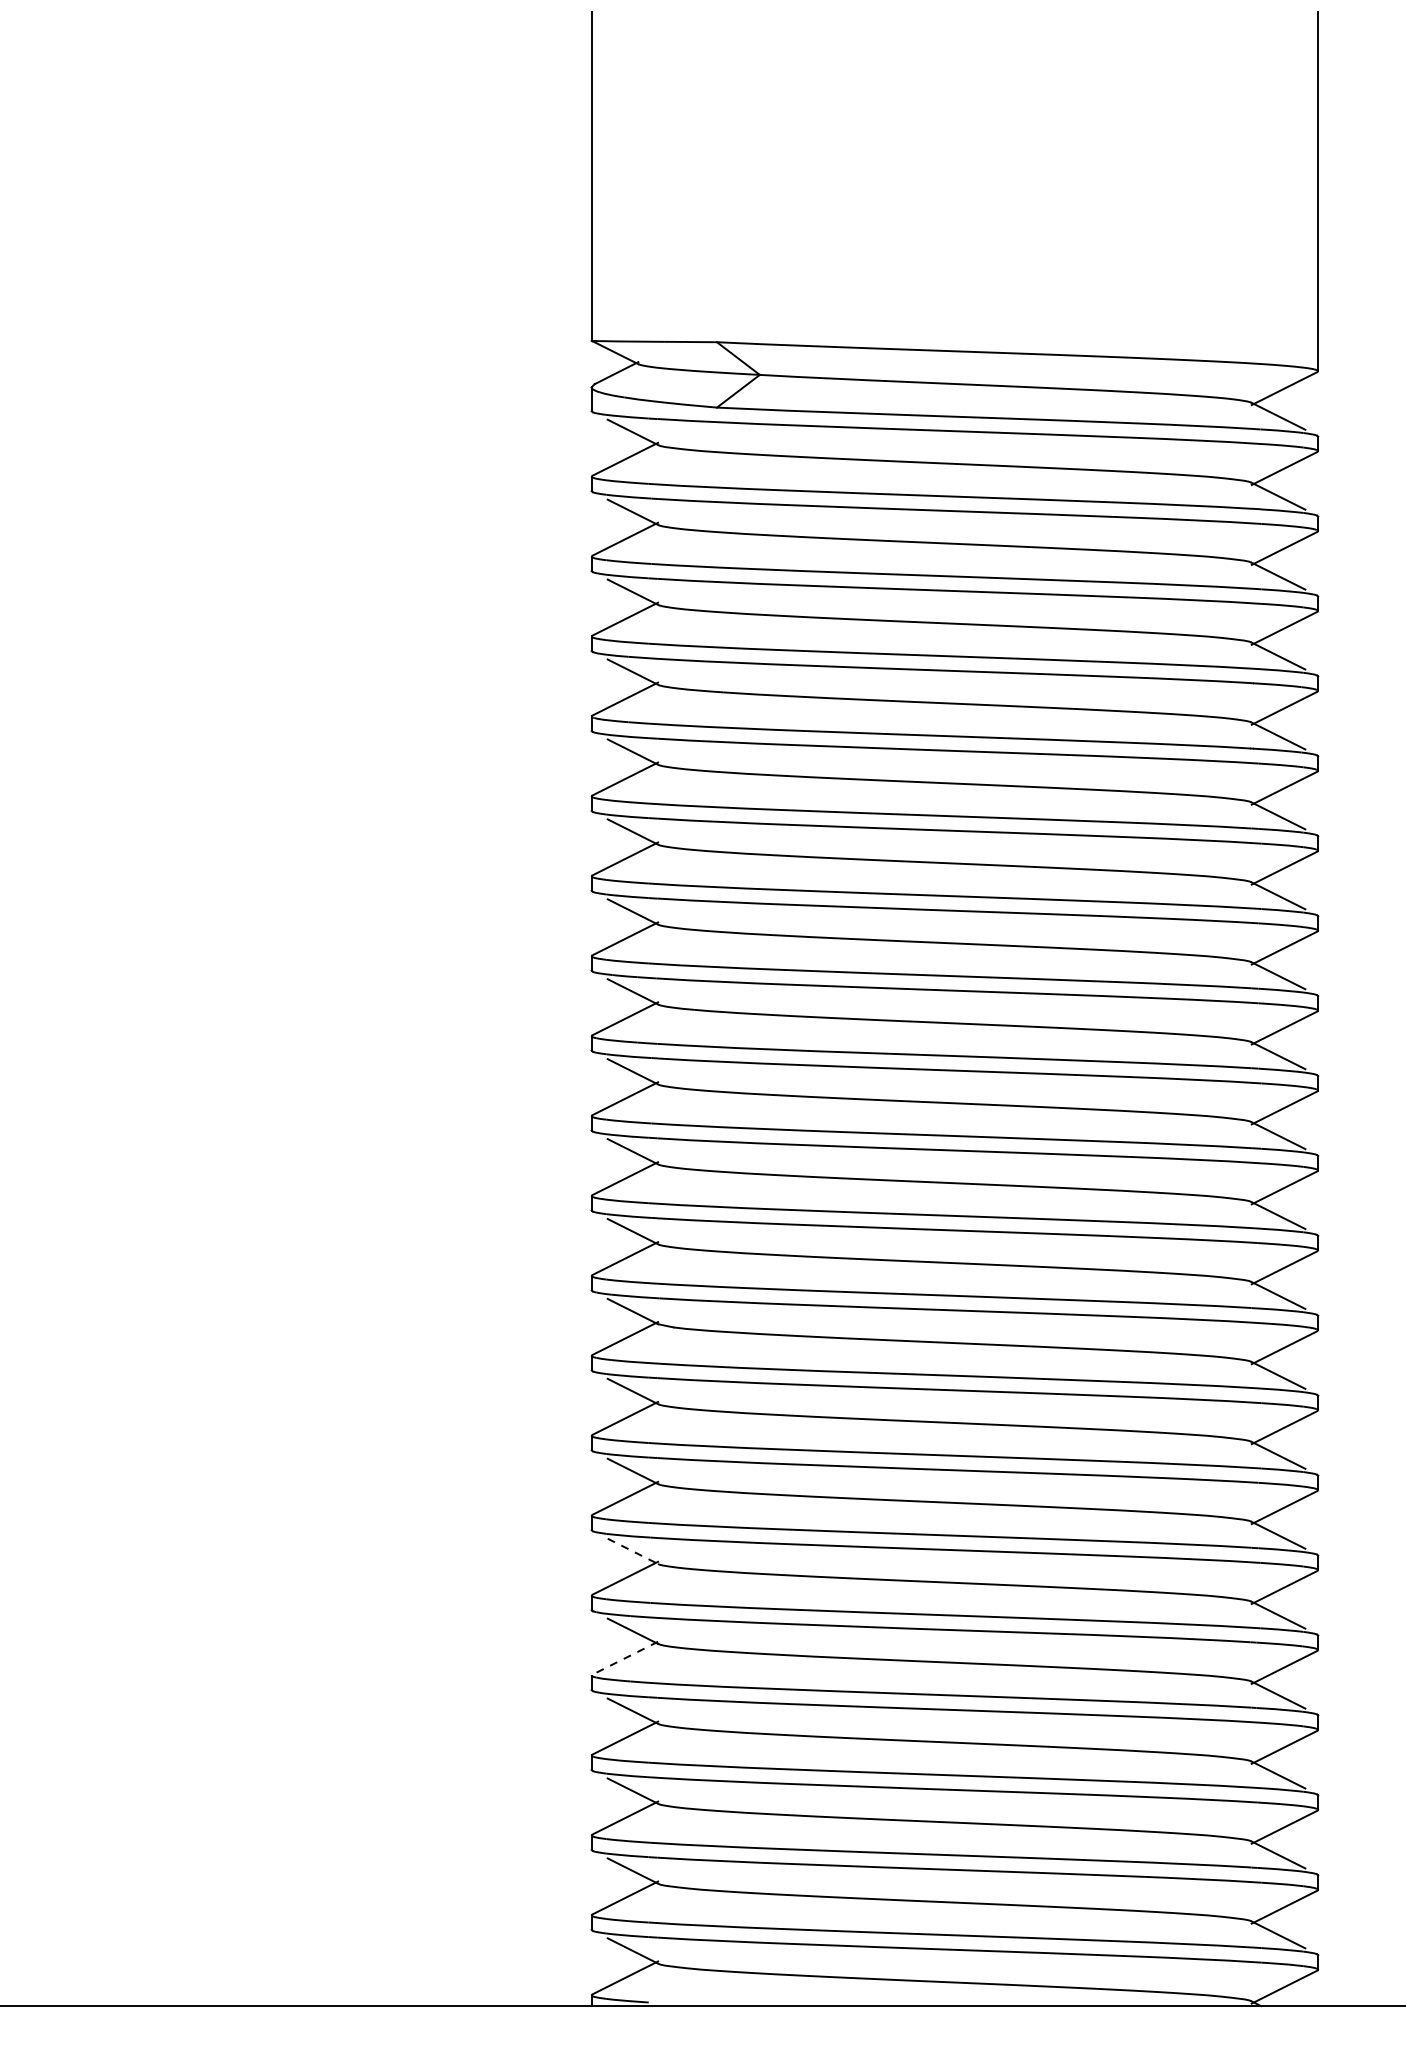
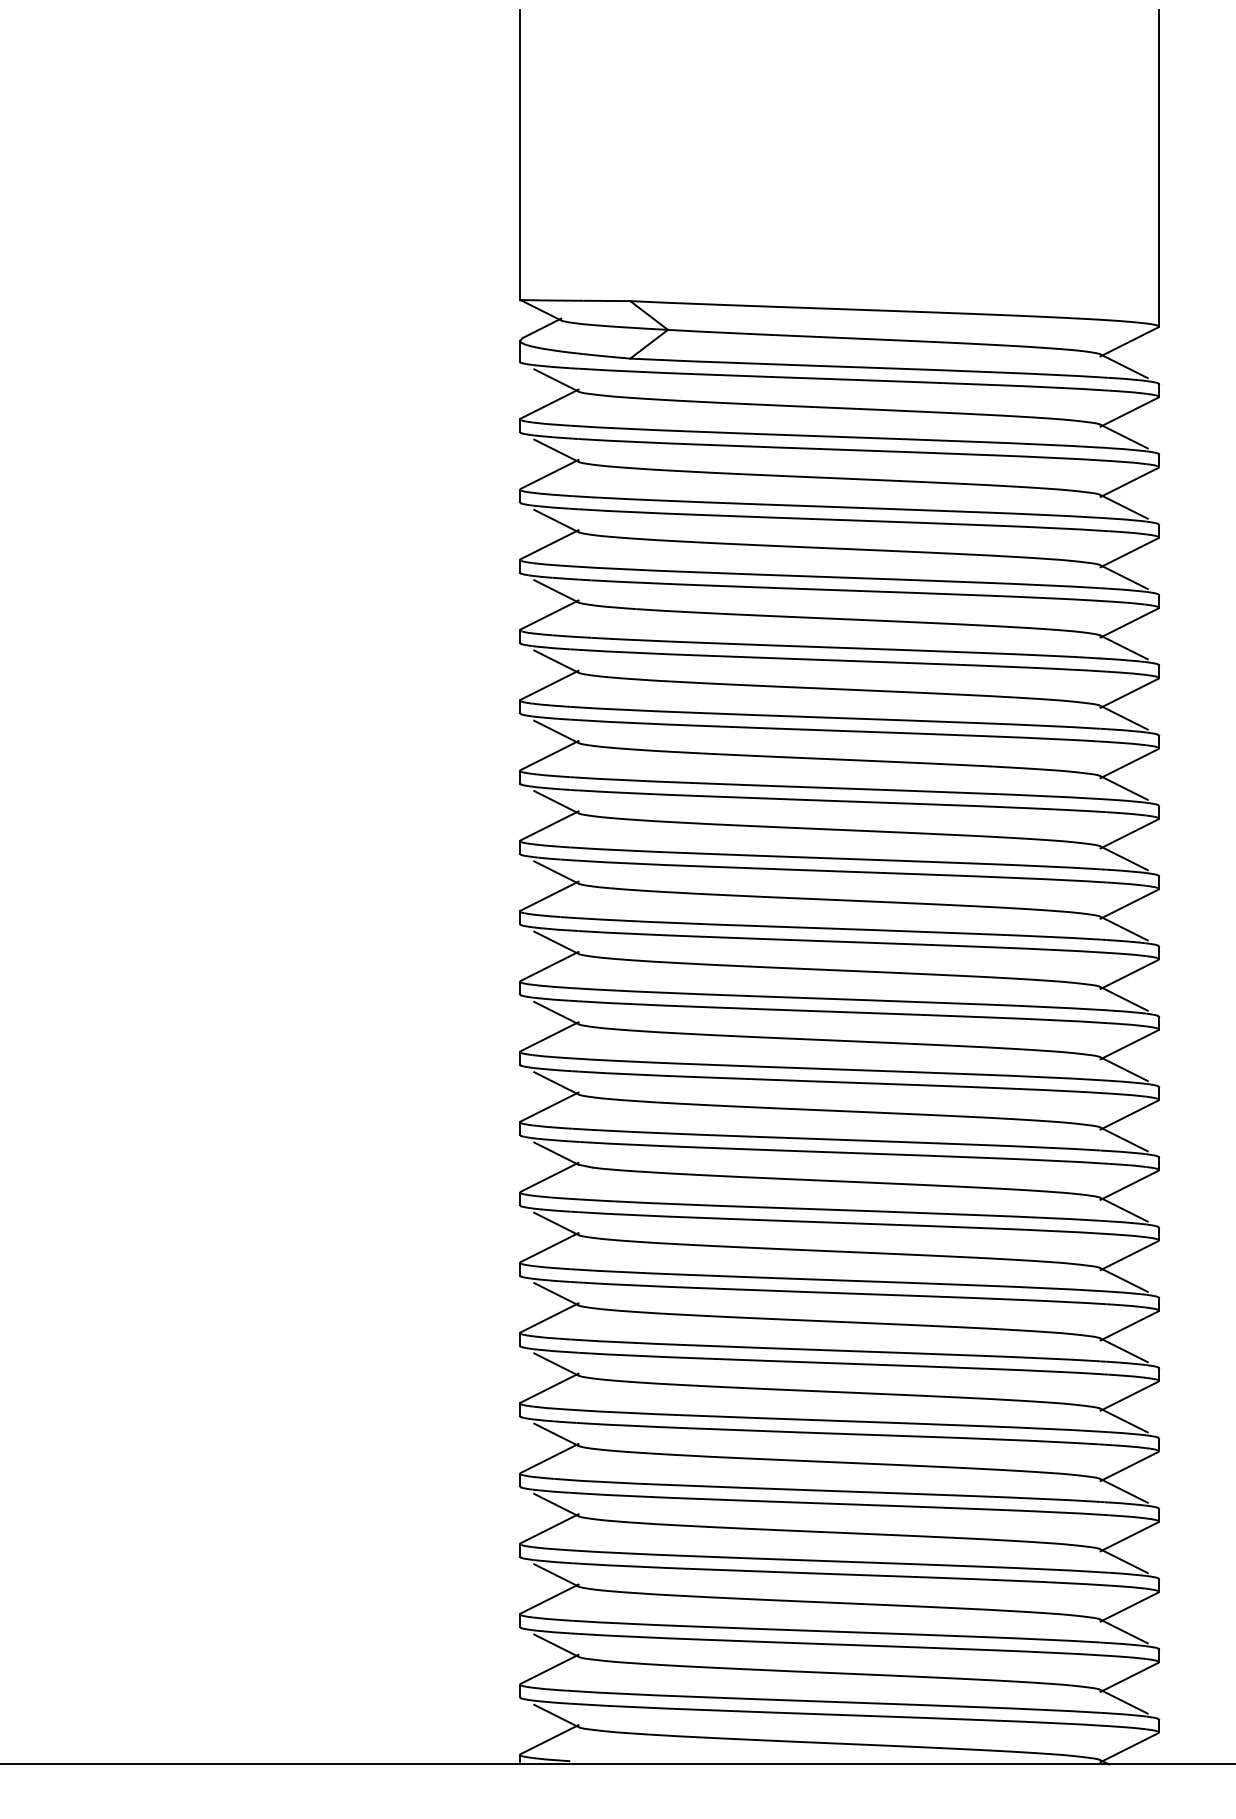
line: (633, 1551) -> (556, 1364), dashed -> solid
line: (625, 1658) -> (549, 1458), dashed -> solid

